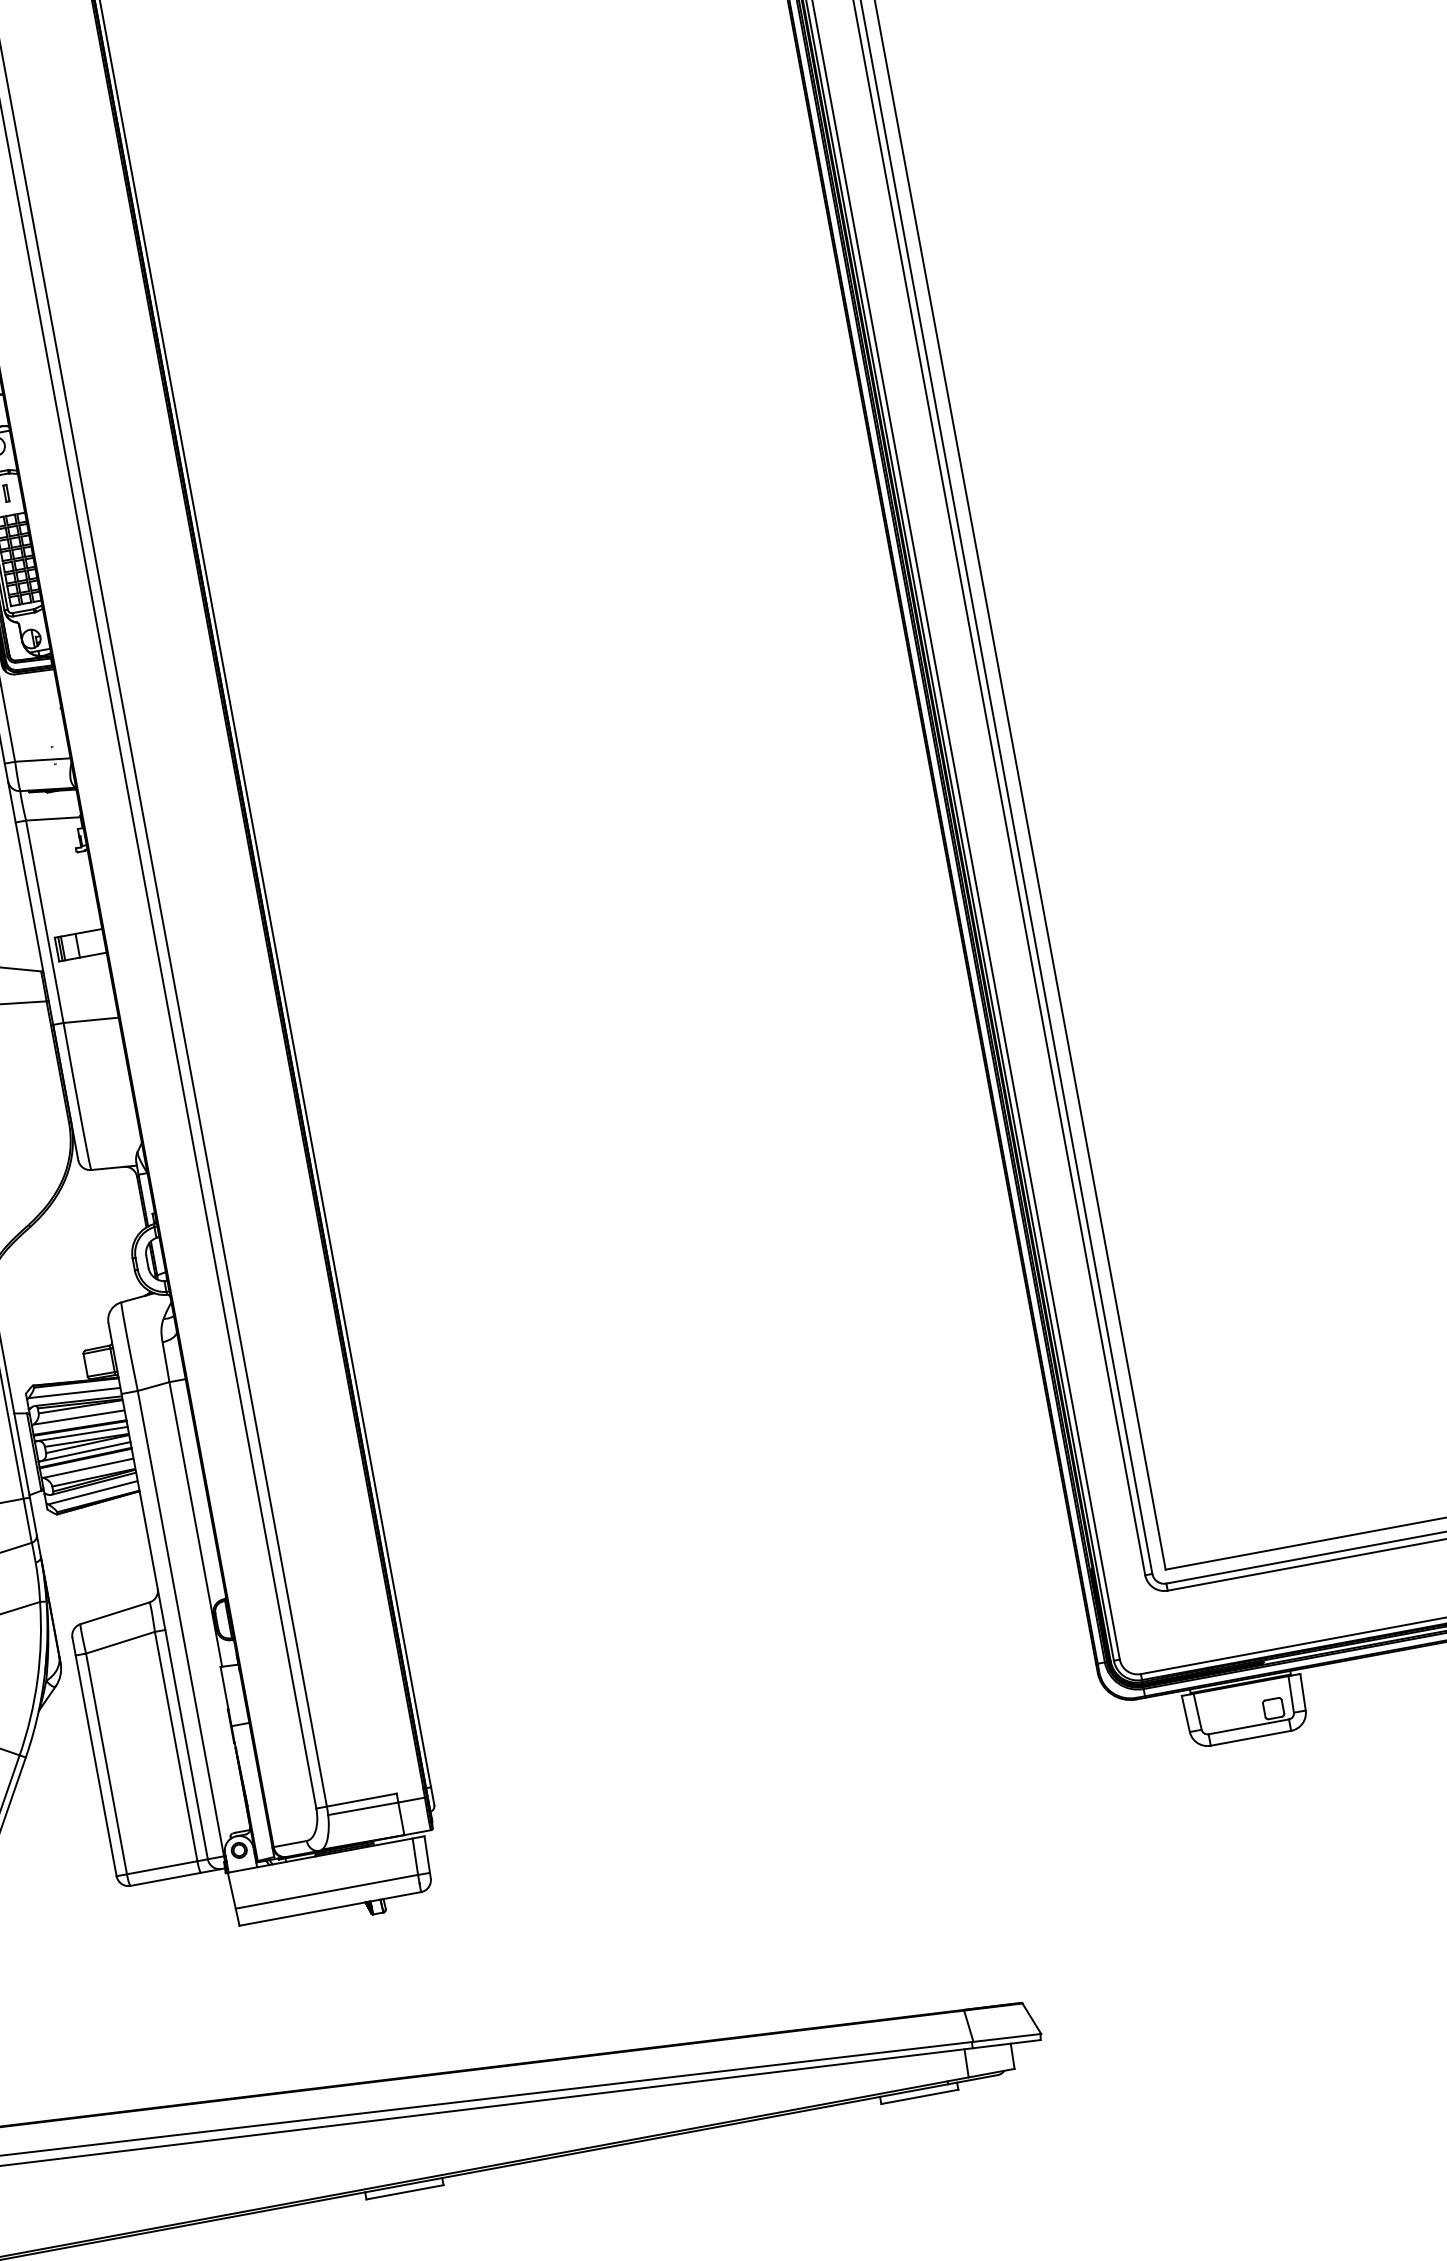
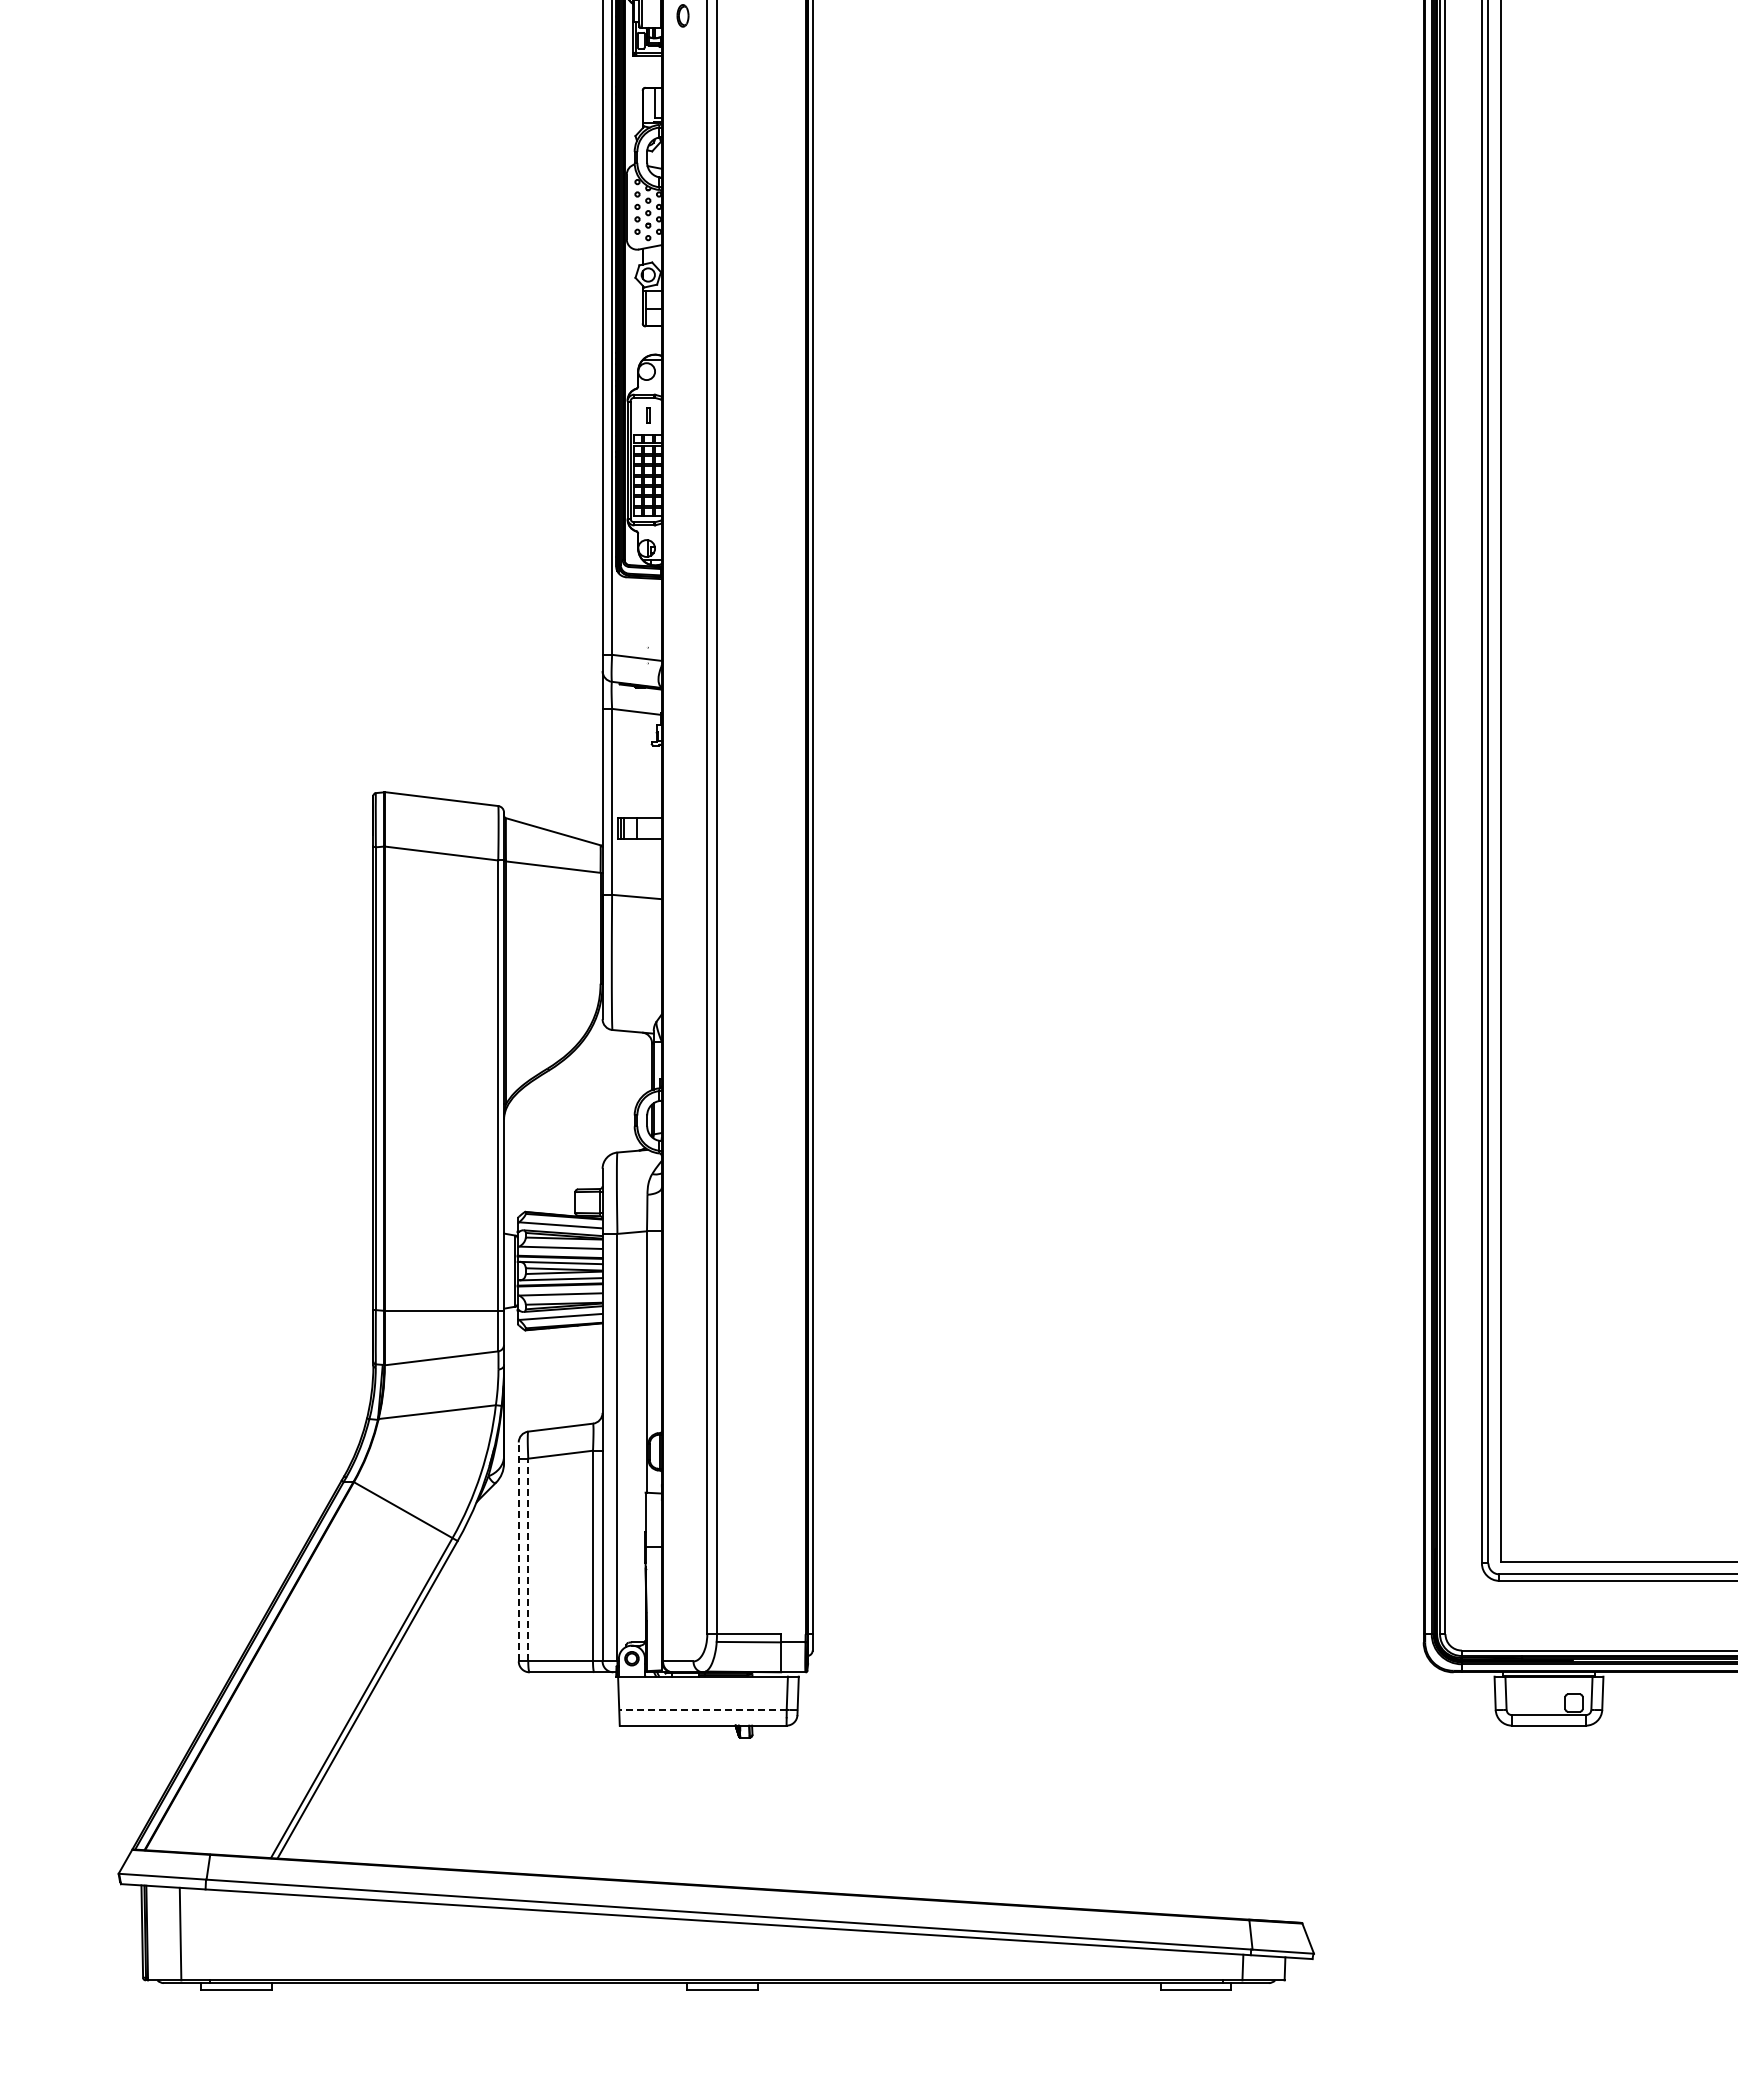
line: (94, 1756) -> (518, 1551), solid -> dashed
line: (106, 1763) -> (528, 1559), solid -> dashed
line: (326, 1891) -> (702, 1709), solid -> dashed

